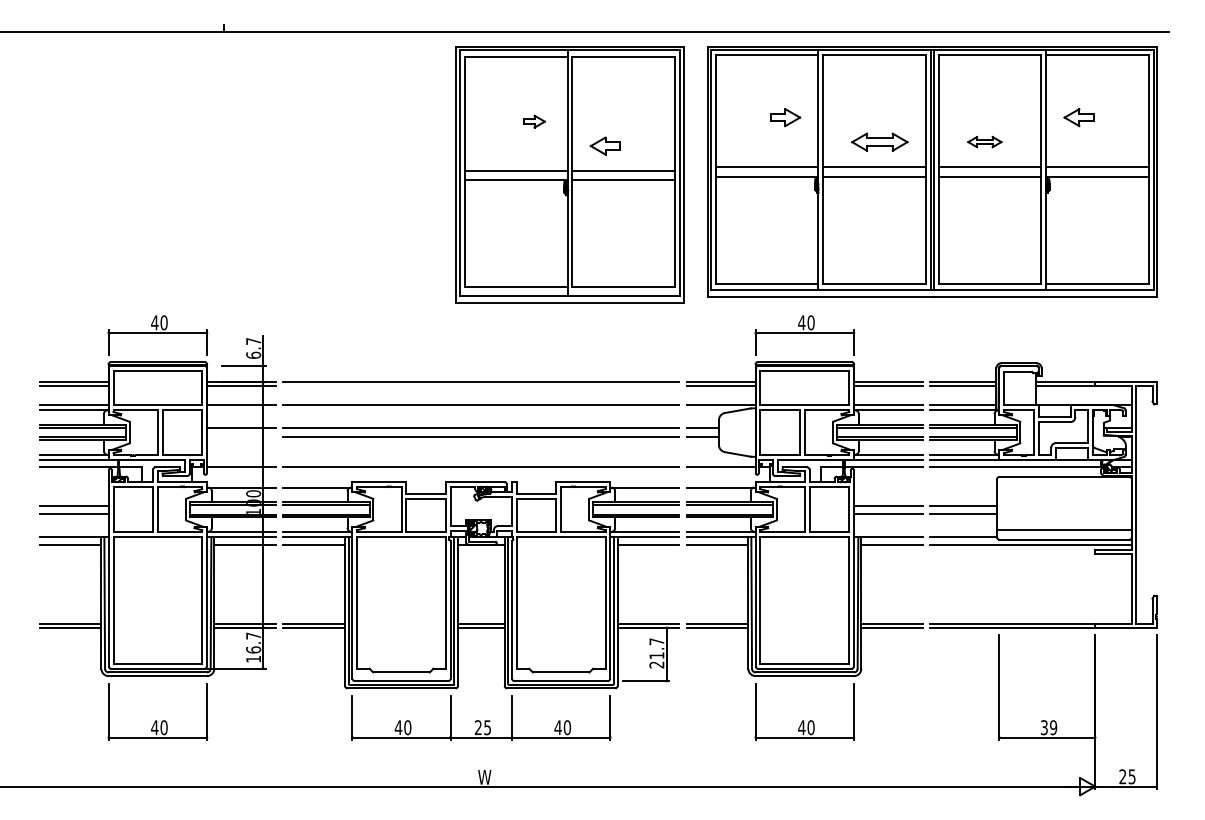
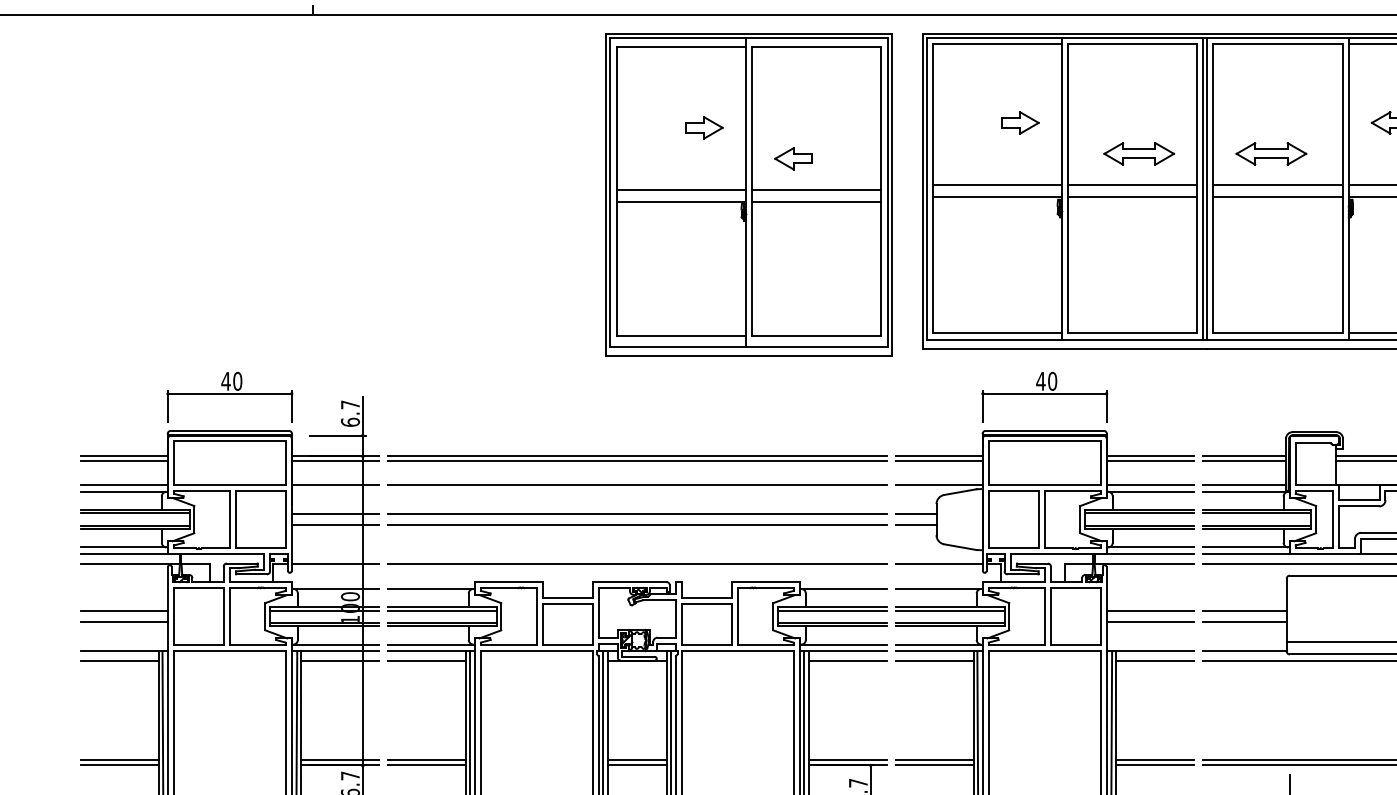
part: (534, 121) -> (704, 127), size x1.43
part: (984, 141) -> (1271, 153), size x1.67
line: (481, 385) -> (637, 460), added
line: (241, 436) -> (335, 524), added

